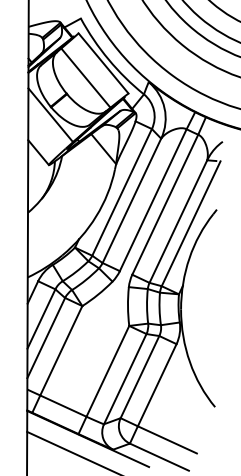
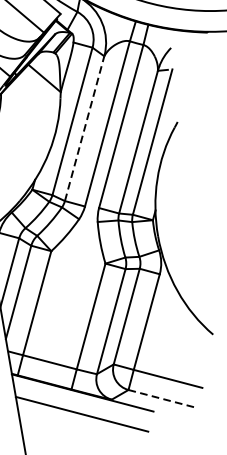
line: (131, 200) -> (84, 128), solid -> dashed
line: (159, 457) -> (162, 399), solid -> dashed

